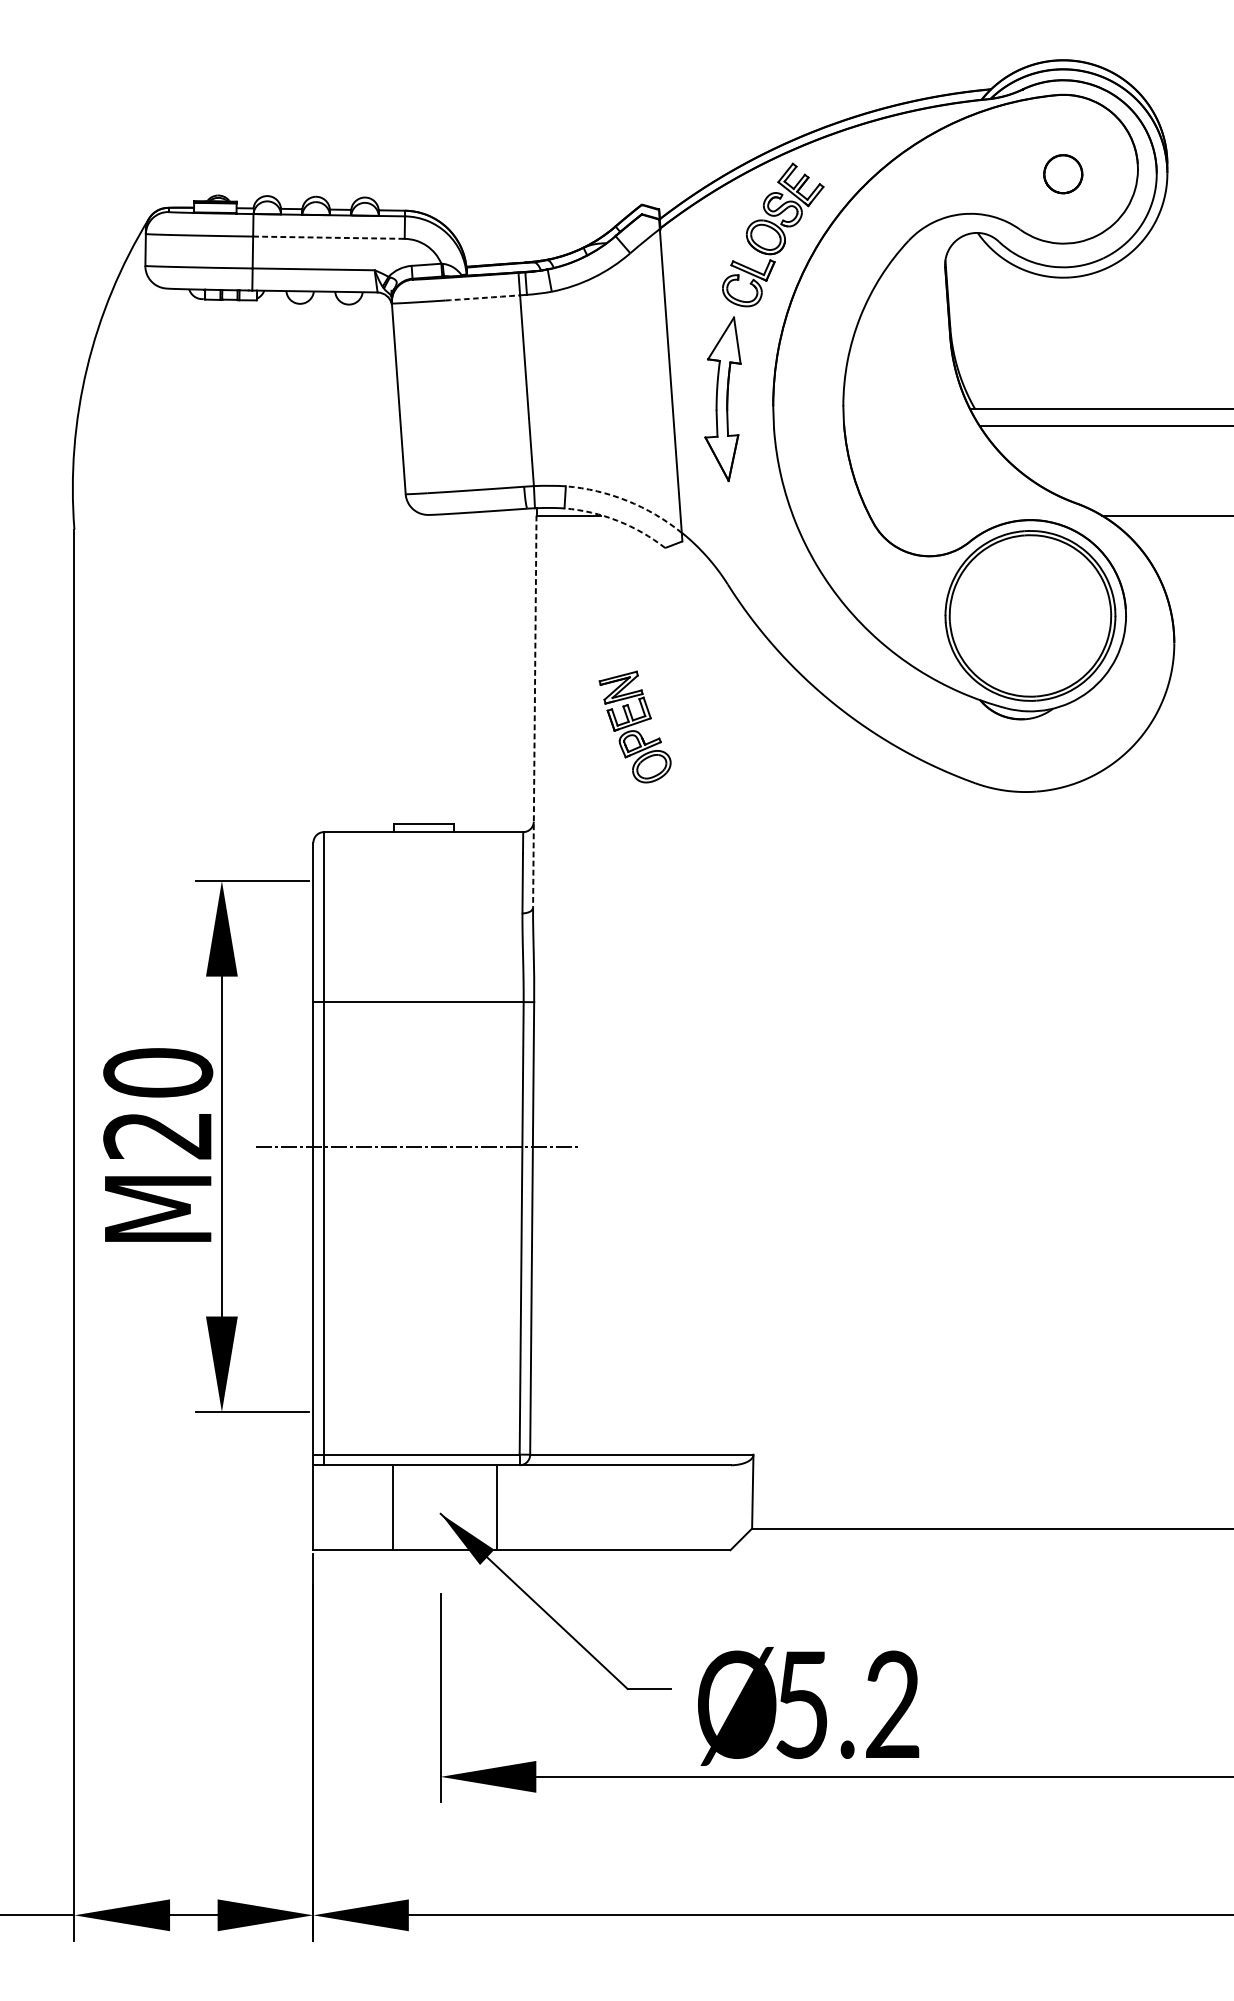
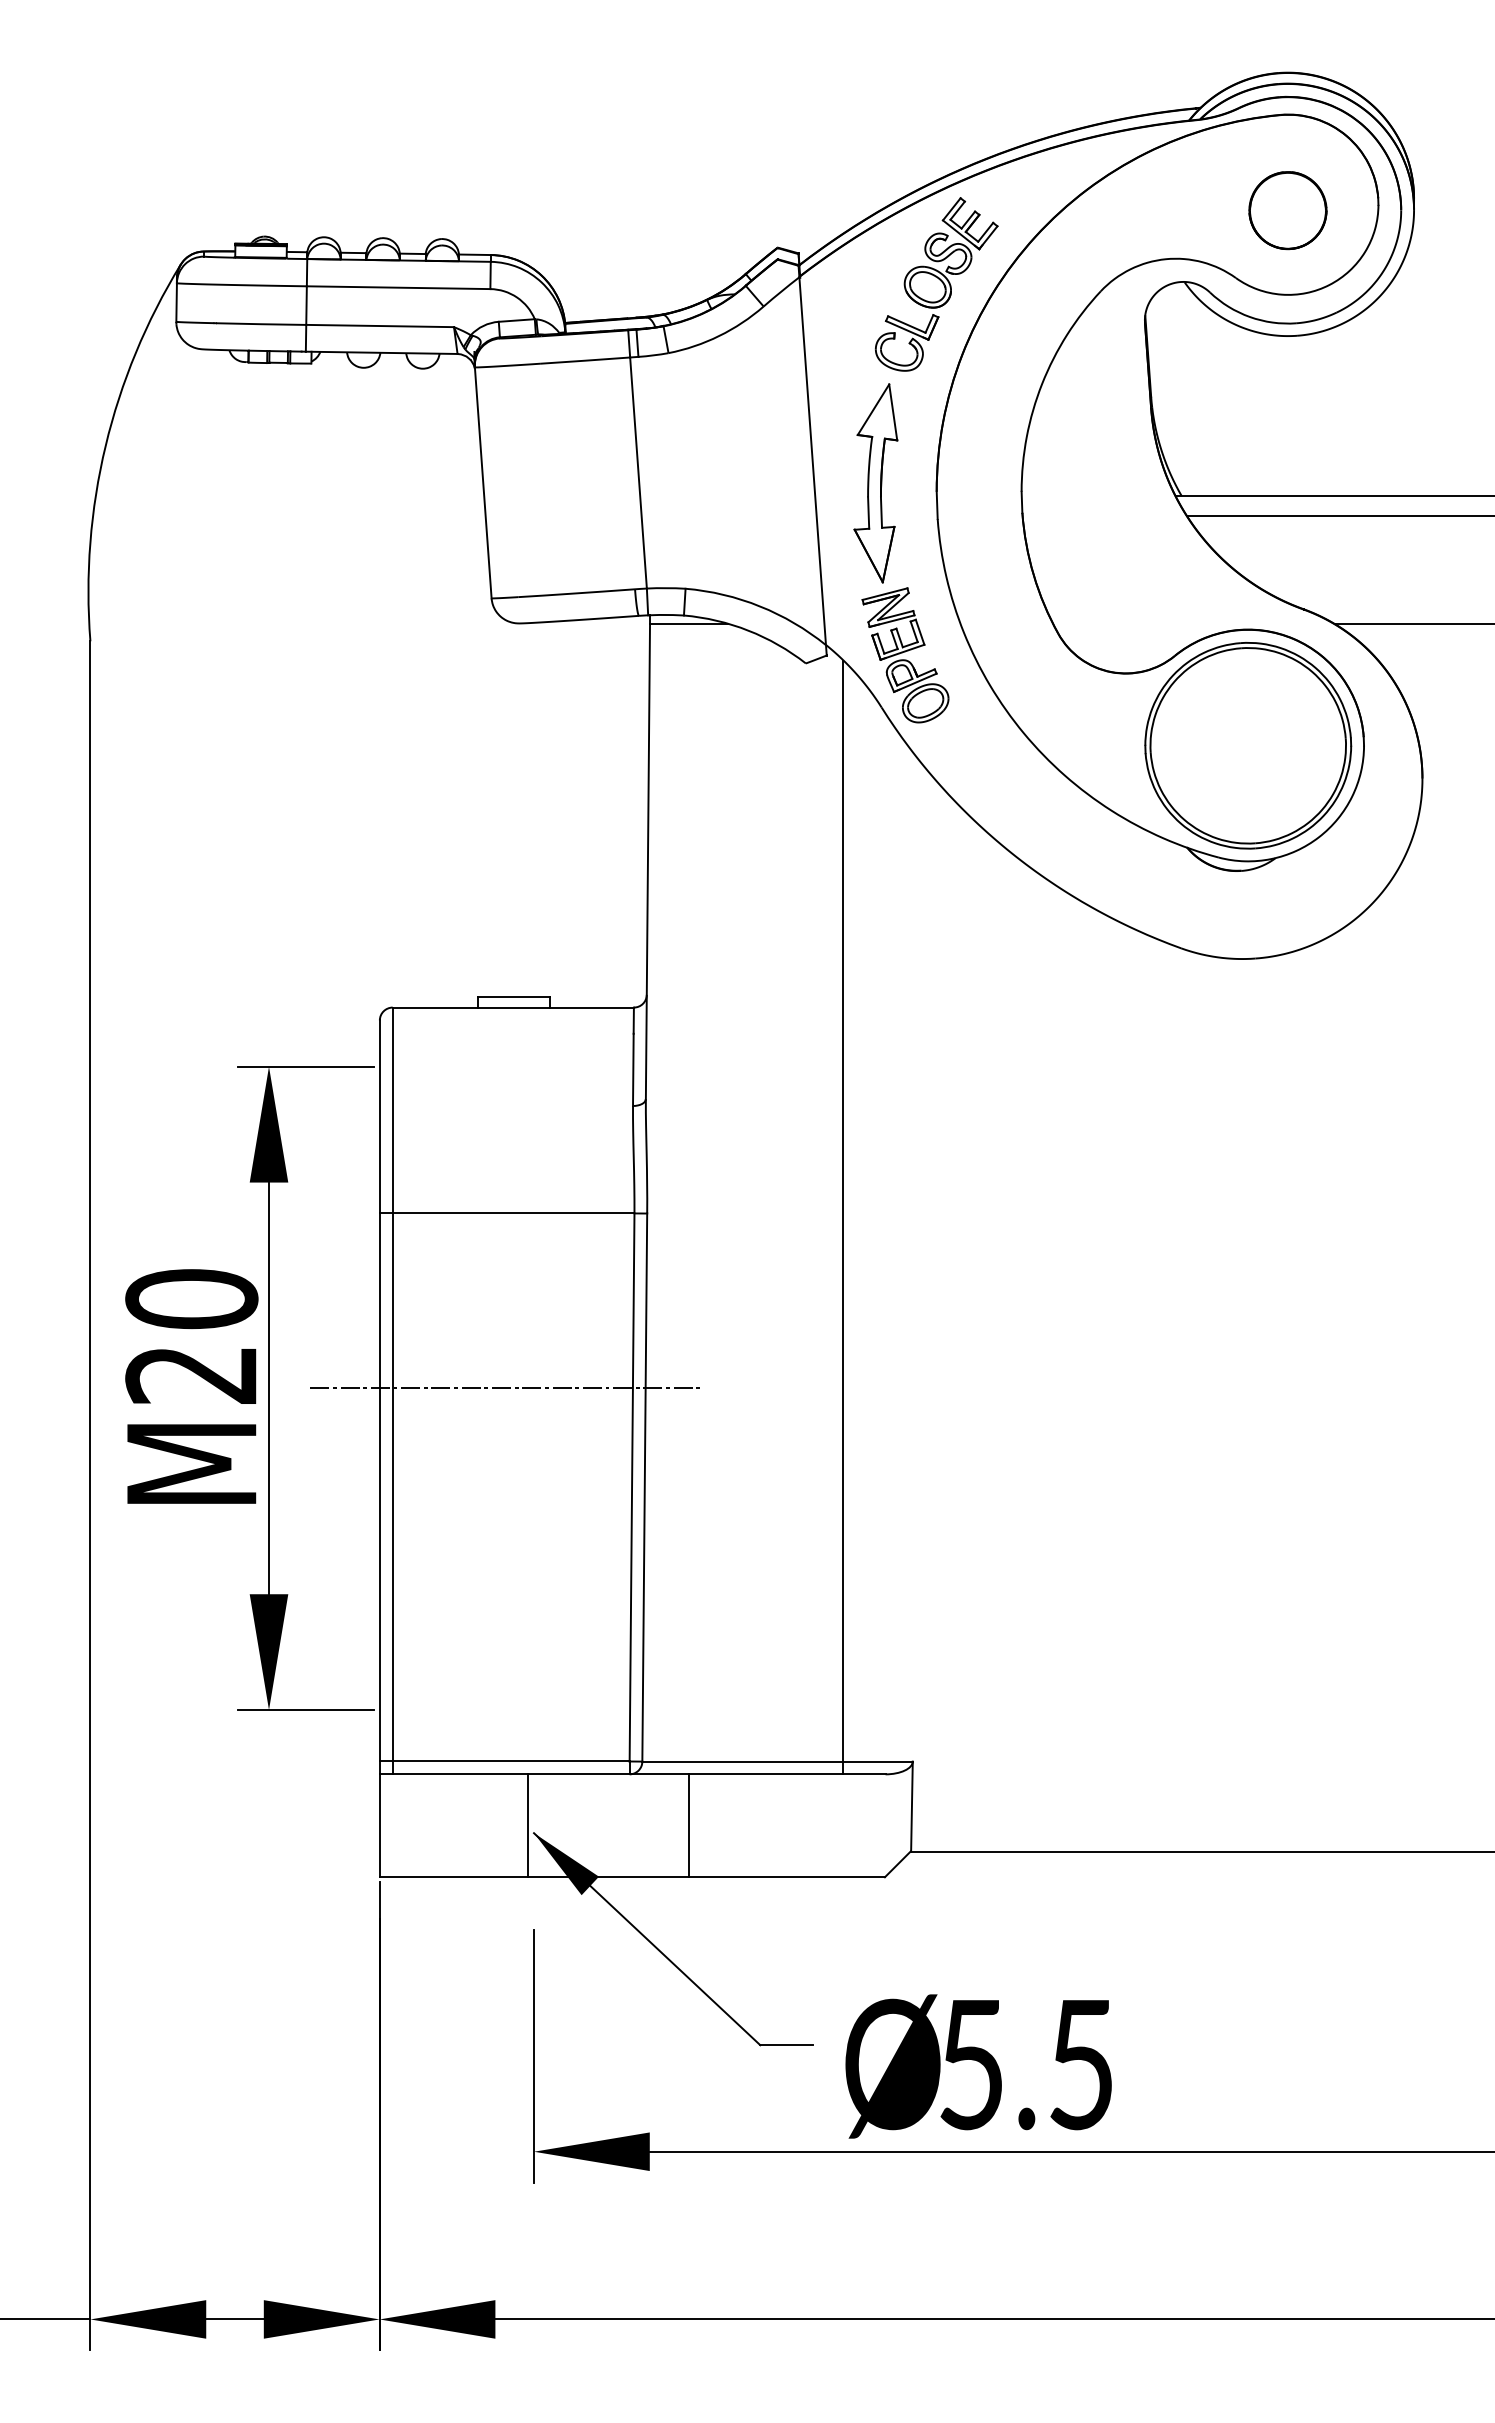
part: (1062, 173) -> (1287, 210), size x1.67
line: (328, 237) -> (398, 287), dashed -> solid
arc: (483, 297) -> (585, 360), dashed -> solid
arc: (627, 500) -> (760, 606), dashed -> solid
arc: (617, 520) -> (748, 630), dashed -> solid
line: (534, 711) -> (647, 861), dashed -> solid
part: (635, 727) -> (905, 655), moved
line: (696, 1005) -> (843, 1217), added
line: (392, 1507) -> (527, 1825), moved
line: (496, 1507) -> (688, 1825), moved
text: (892, 1704) -> (1081, 2064), 5.2 -> 5.5

